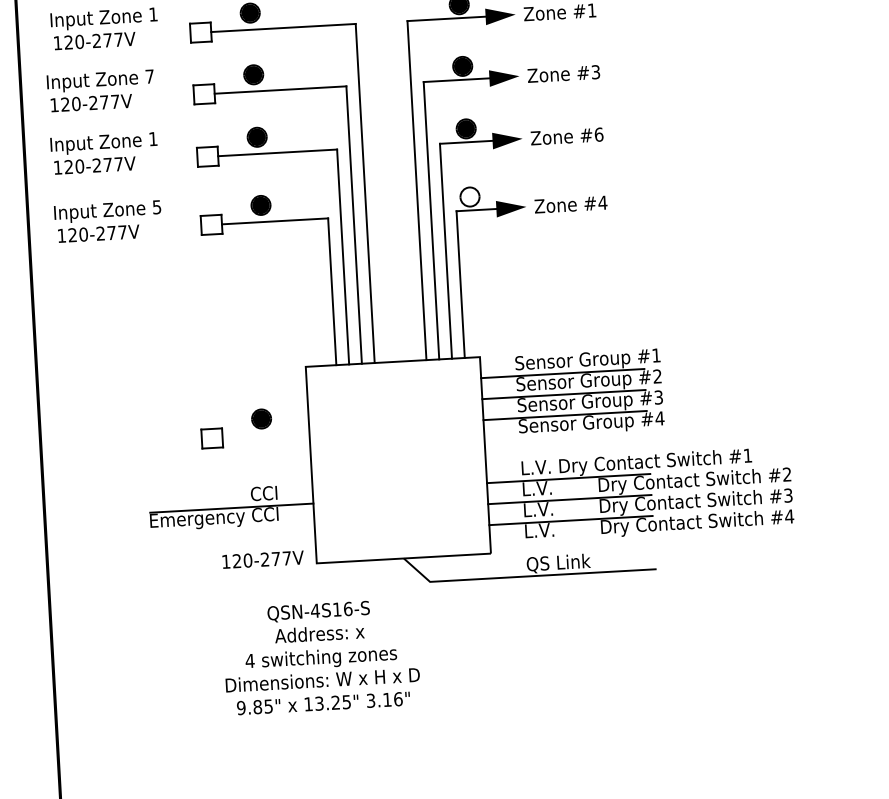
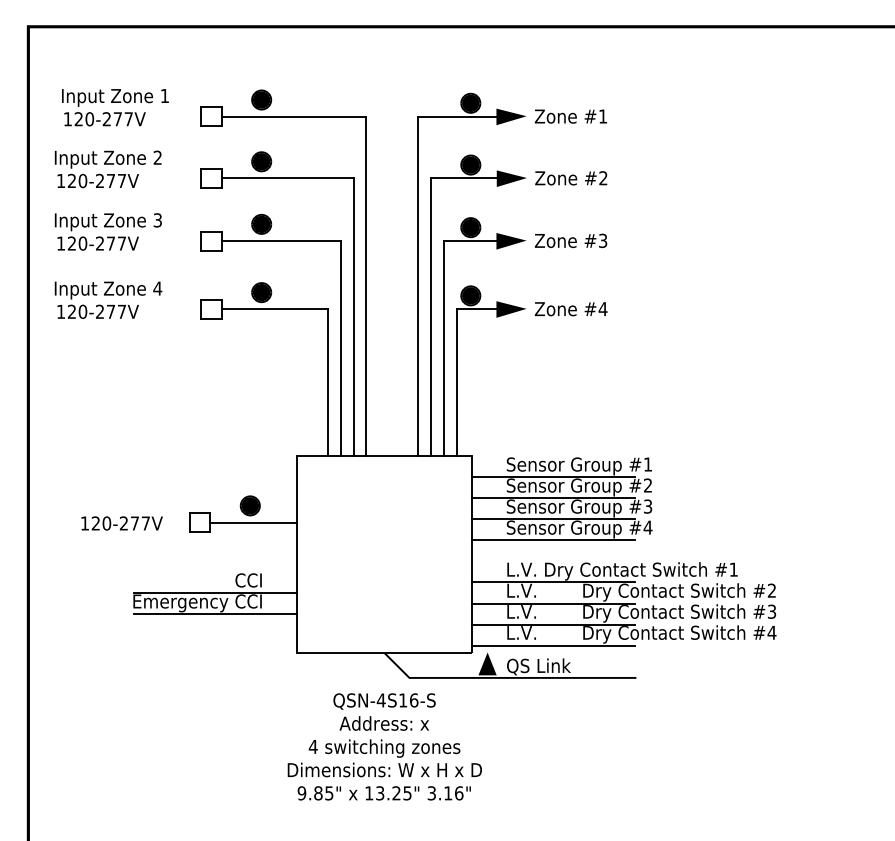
text: (595, 72) -> (603, 178), #3 -> #2
text: (149, 76) -> (157, 157), 7 -> 2
text: (599, 134) -> (603, 240), #6 -> #3
text: (152, 139) -> (157, 220), 1 -> 3
fill: (469, 196) -> (470, 295), added
text: (156, 207) -> (157, 288), 5 -> 4
line: (265, 435) -> (253, 522), added
line: (566, 436) -> (553, 540), added
line: (232, 529) -> (215, 614), added
line: (572, 541) -> (553, 645), added
text: (262, 559) -> (121, 523), moved
fill: (507, 563) -> (487, 663), added
text: (321, 656) -> (384, 746), moved

